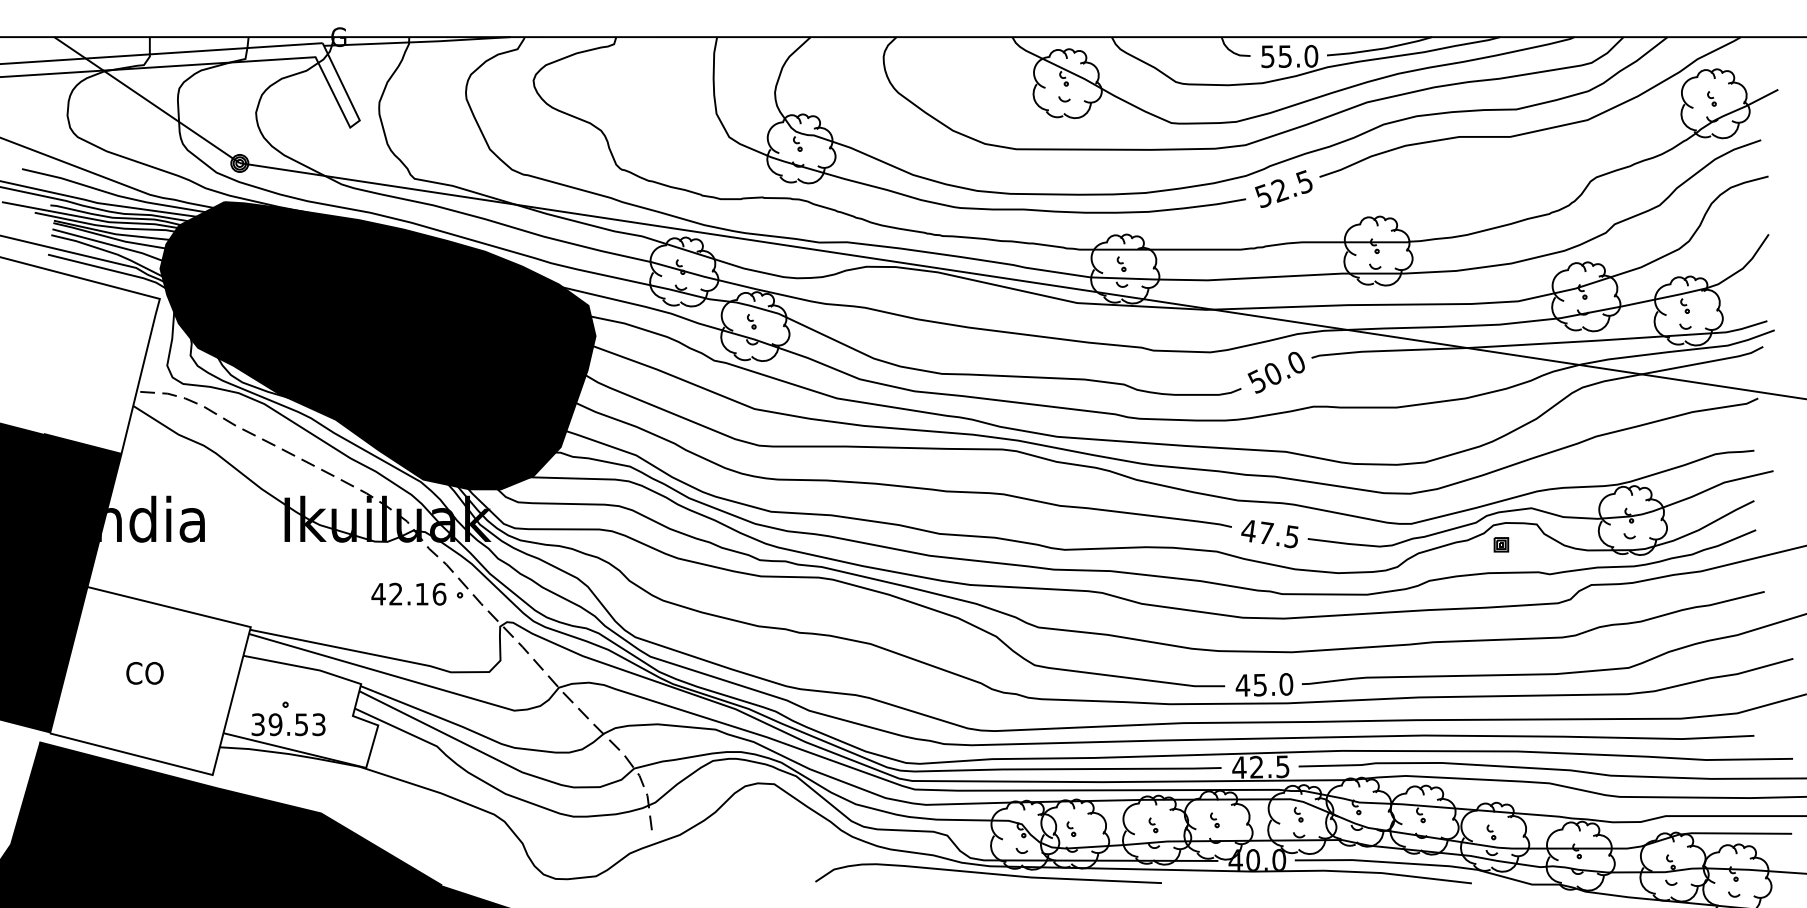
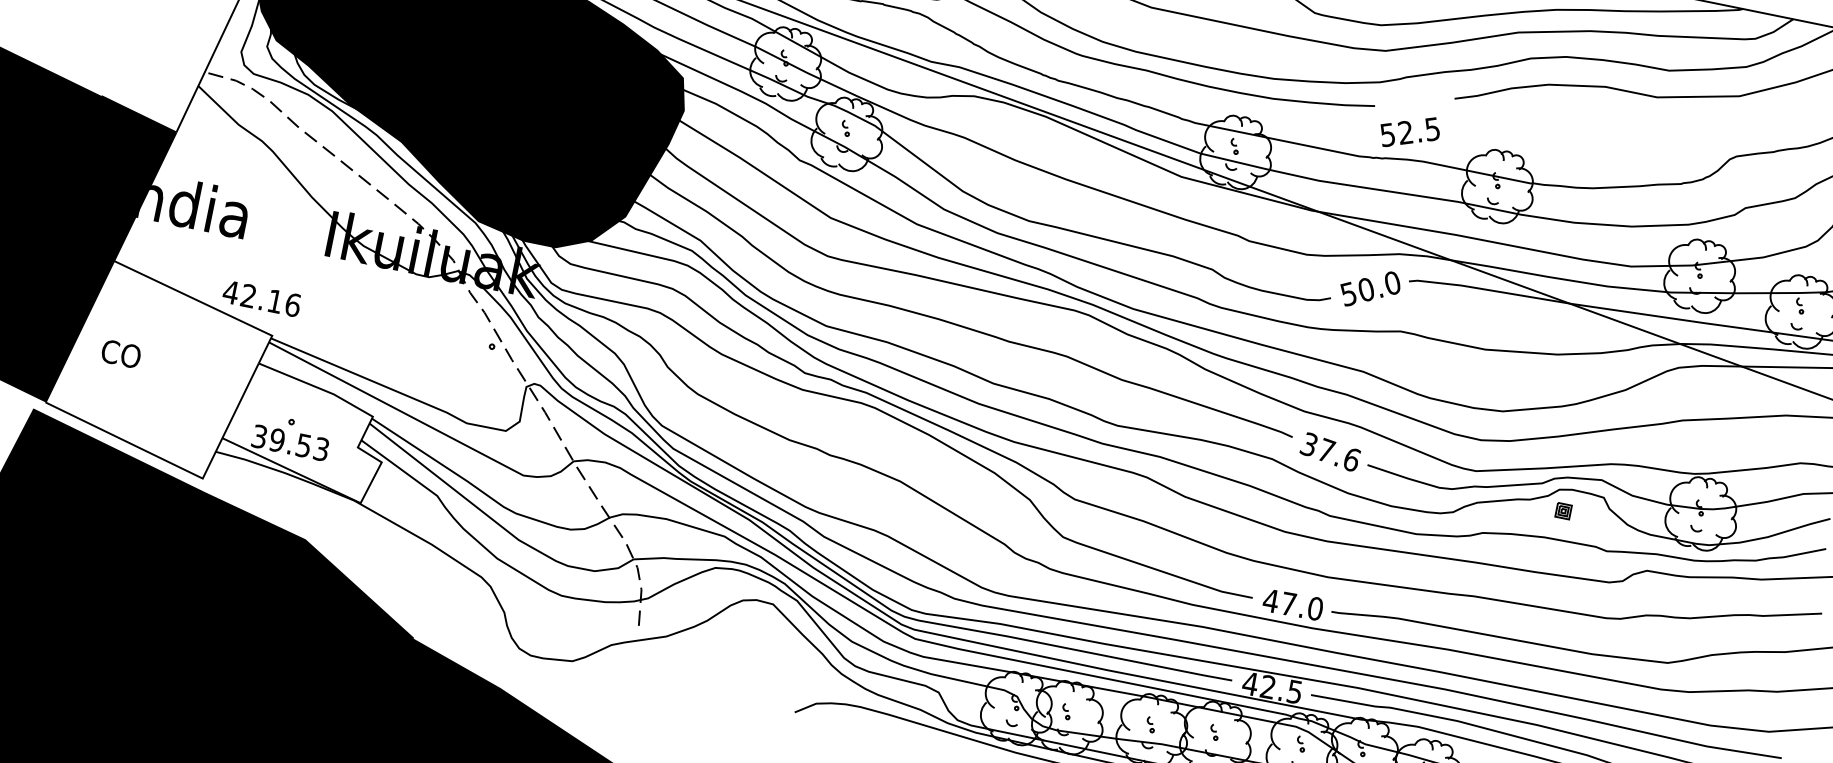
text: (1283, 188) -> (1409, 131), moved
text: (1270, 533) -> (1330, 451), 47.5 -> 37.6
text: (408, 593) -> (261, 297), moved
text: (144, 673) -> (120, 354), moved
text: (1259, 684) -> (1288, 603), 45.0 -> 47.0

